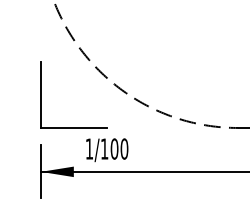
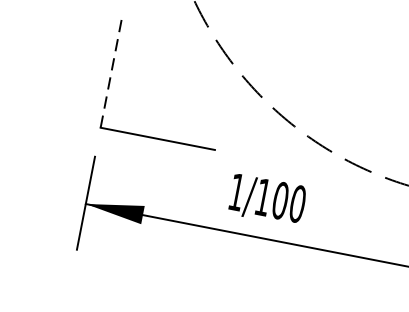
line: (40, 95) -> (110, 71), solid -> dashed
text: (107, 150) -> (267, 200), moved

